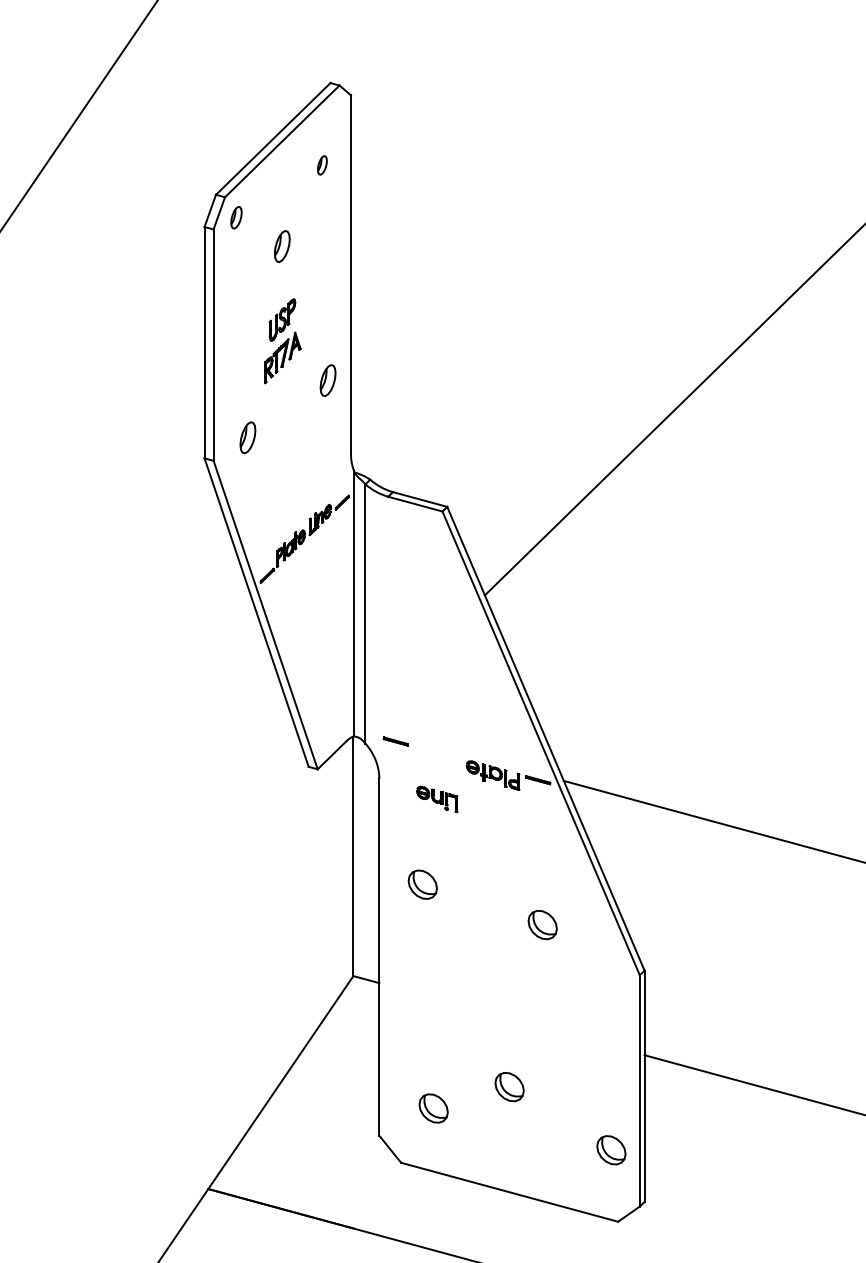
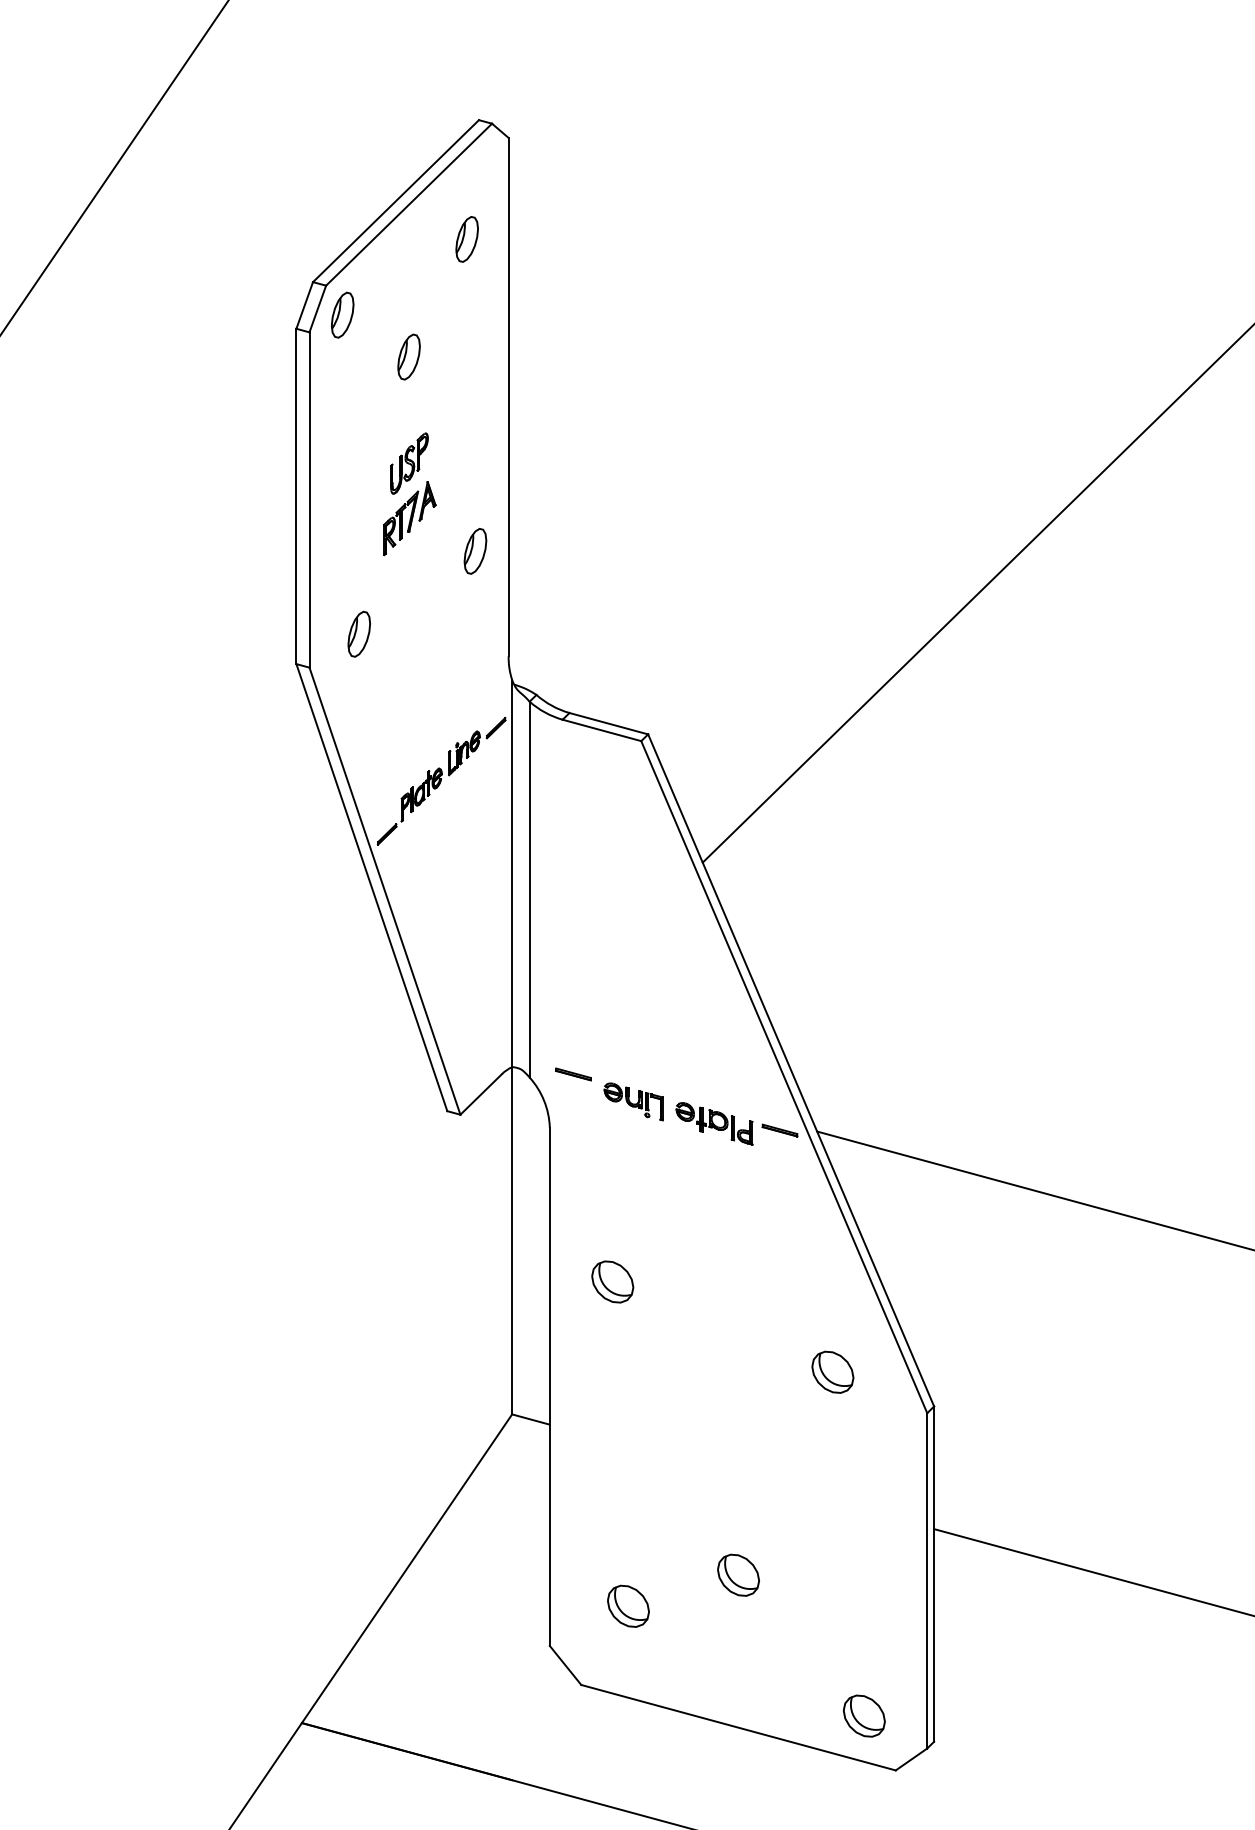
part: (322, 165) -> (467, 239), size x1.67
part: (236, 217) -> (342, 314), size x1.43
part: (437, 799) -> (634, 1101), moved
part: (542, 925) -> (832, 1372), moved
part: (611, 1150) -> (864, 1716), moved

